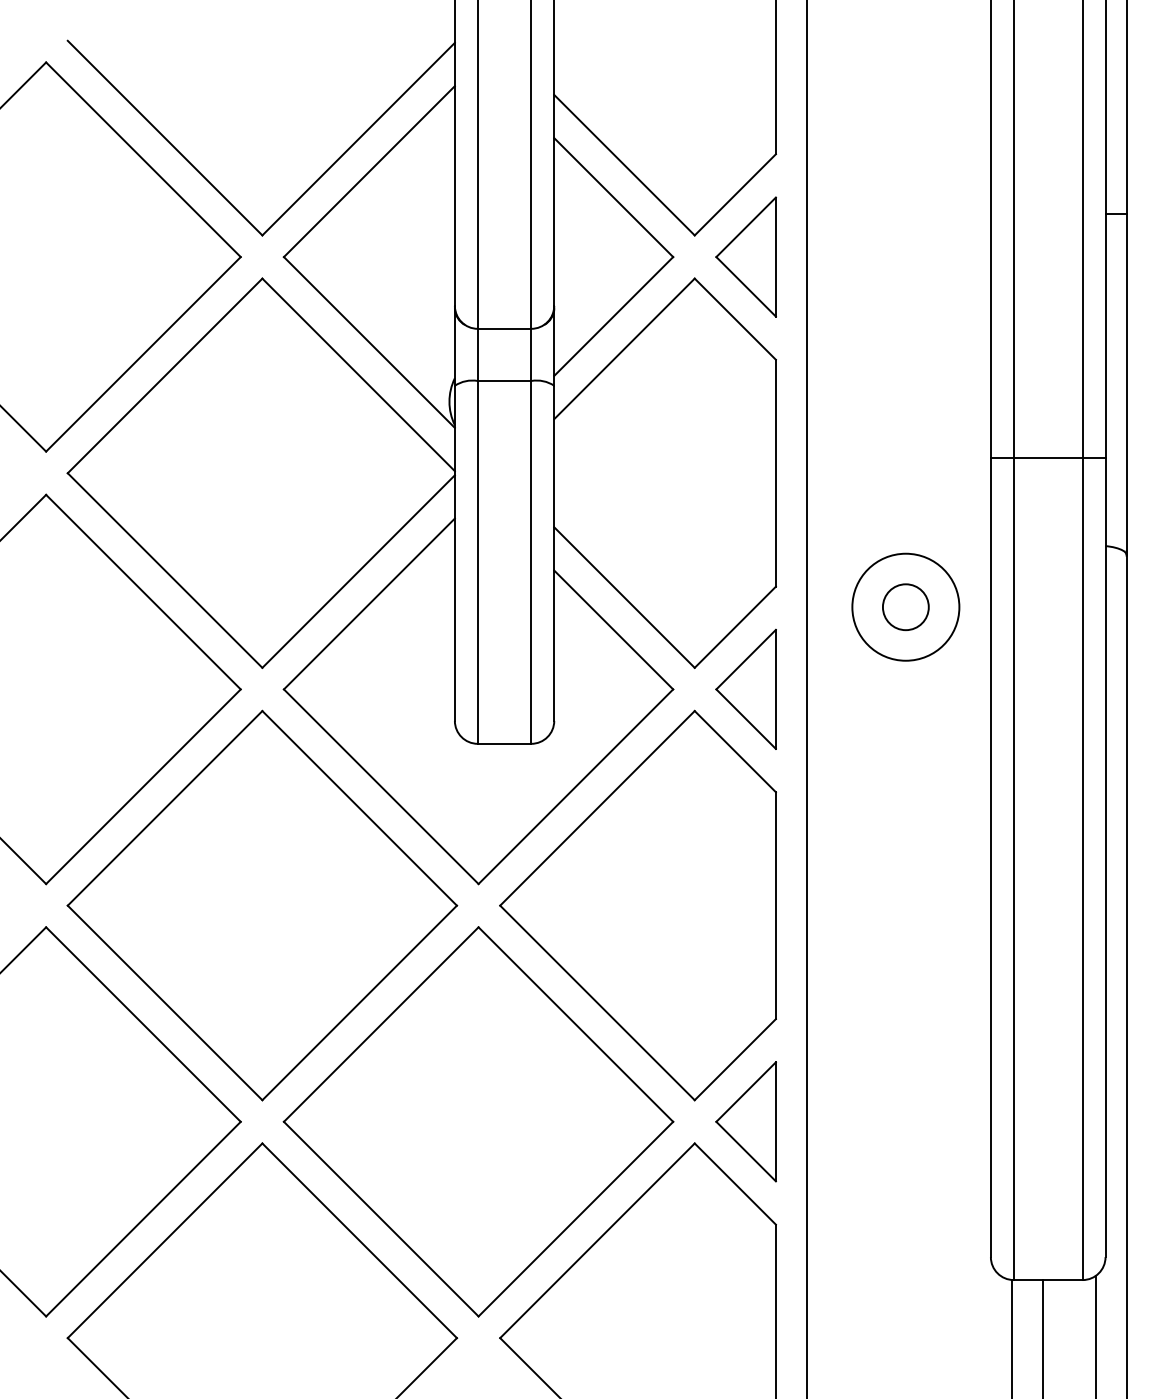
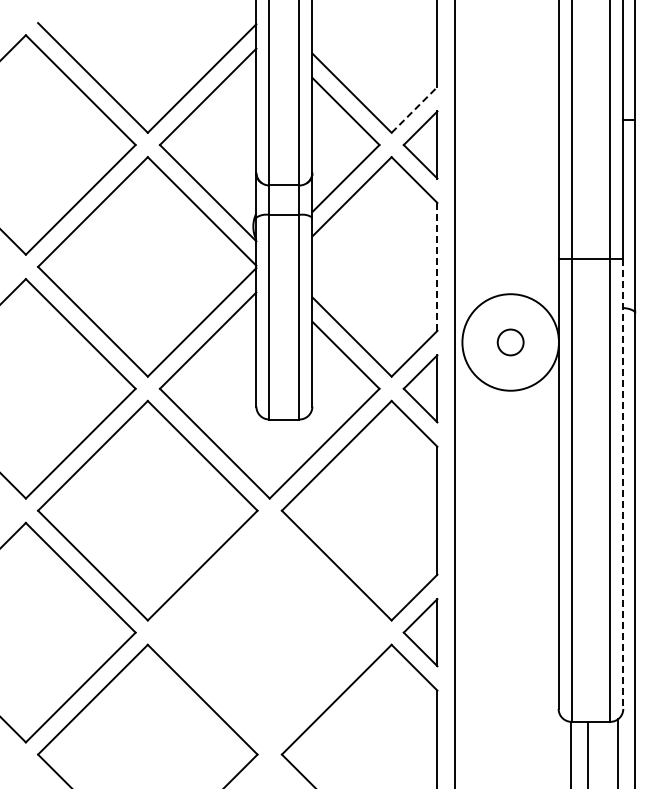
line: (735, 194) -> (414, 109), solid -> dashed
line: (776, 472) -> (437, 266), solid -> dashed
circle: (905, 607) -> (510, 342), size x1.6
line: (1105, 859) -> (623, 484), solid -> dashed
part: (478, 1121) -> (269, 632), removed

